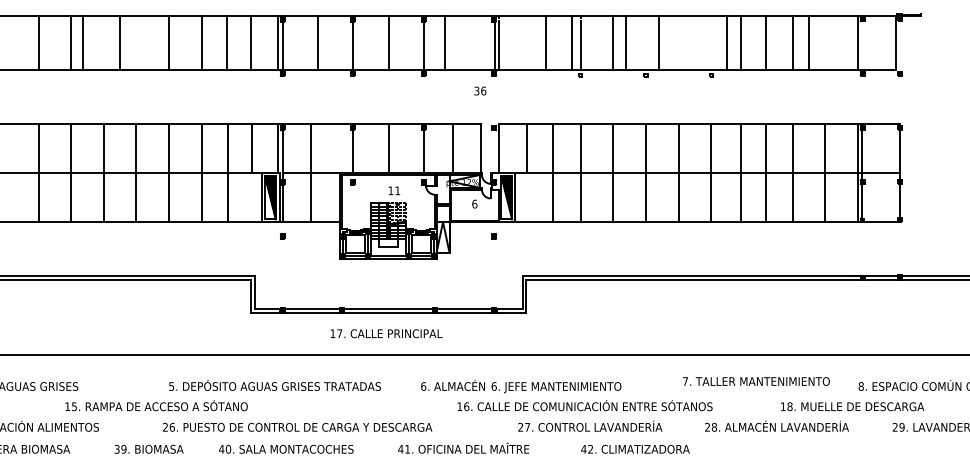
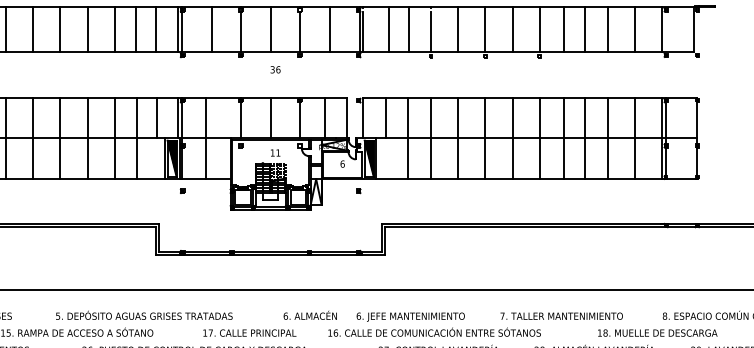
line: (82, 42) -> (32, 29), moved
line: (120, 42) -> (60, 29), moved
line: (444, 42) -> (329, 29), moved
line: (545, 42) -> (388, 29), moved
line: (571, 42) -> (409, 29), moved
line: (626, 42) -> (485, 29), moved
line: (658, 42) -> (512, 29), moved
line: (727, 42) -> (540, 29), moved
line: (809, 42) -> (635, 29), moved
text: (480, 90) -> (275, 69), moved
text: (386, 333) -> (249, 332), moved
text: (756, 381) -> (561, 316), moved
text: (274, 384) -> (143, 314), moved
text: (452, 384) -> (309, 314), moved

